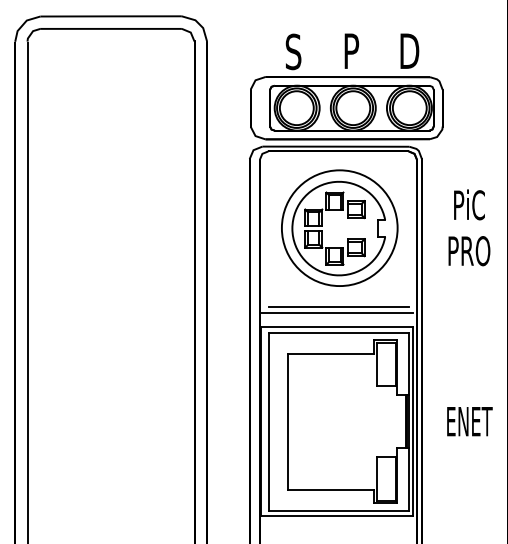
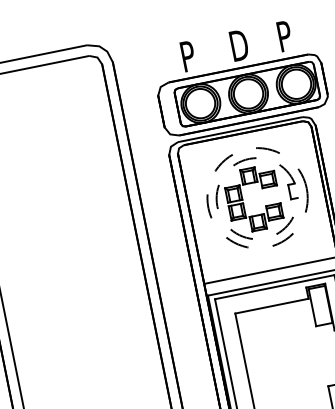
text: (293, 51) -> (188, 56), S -> P
text: (355, 51) -> (240, 45), P -> D
text: (411, 51) -> (288, 35), D -> P
arc: (292, 228) -> (217, 206), solid -> dashed
circle: (339, 228) -> (257, 198), solid -> dashed
line: (338, 307) -> (270, 265), removed

